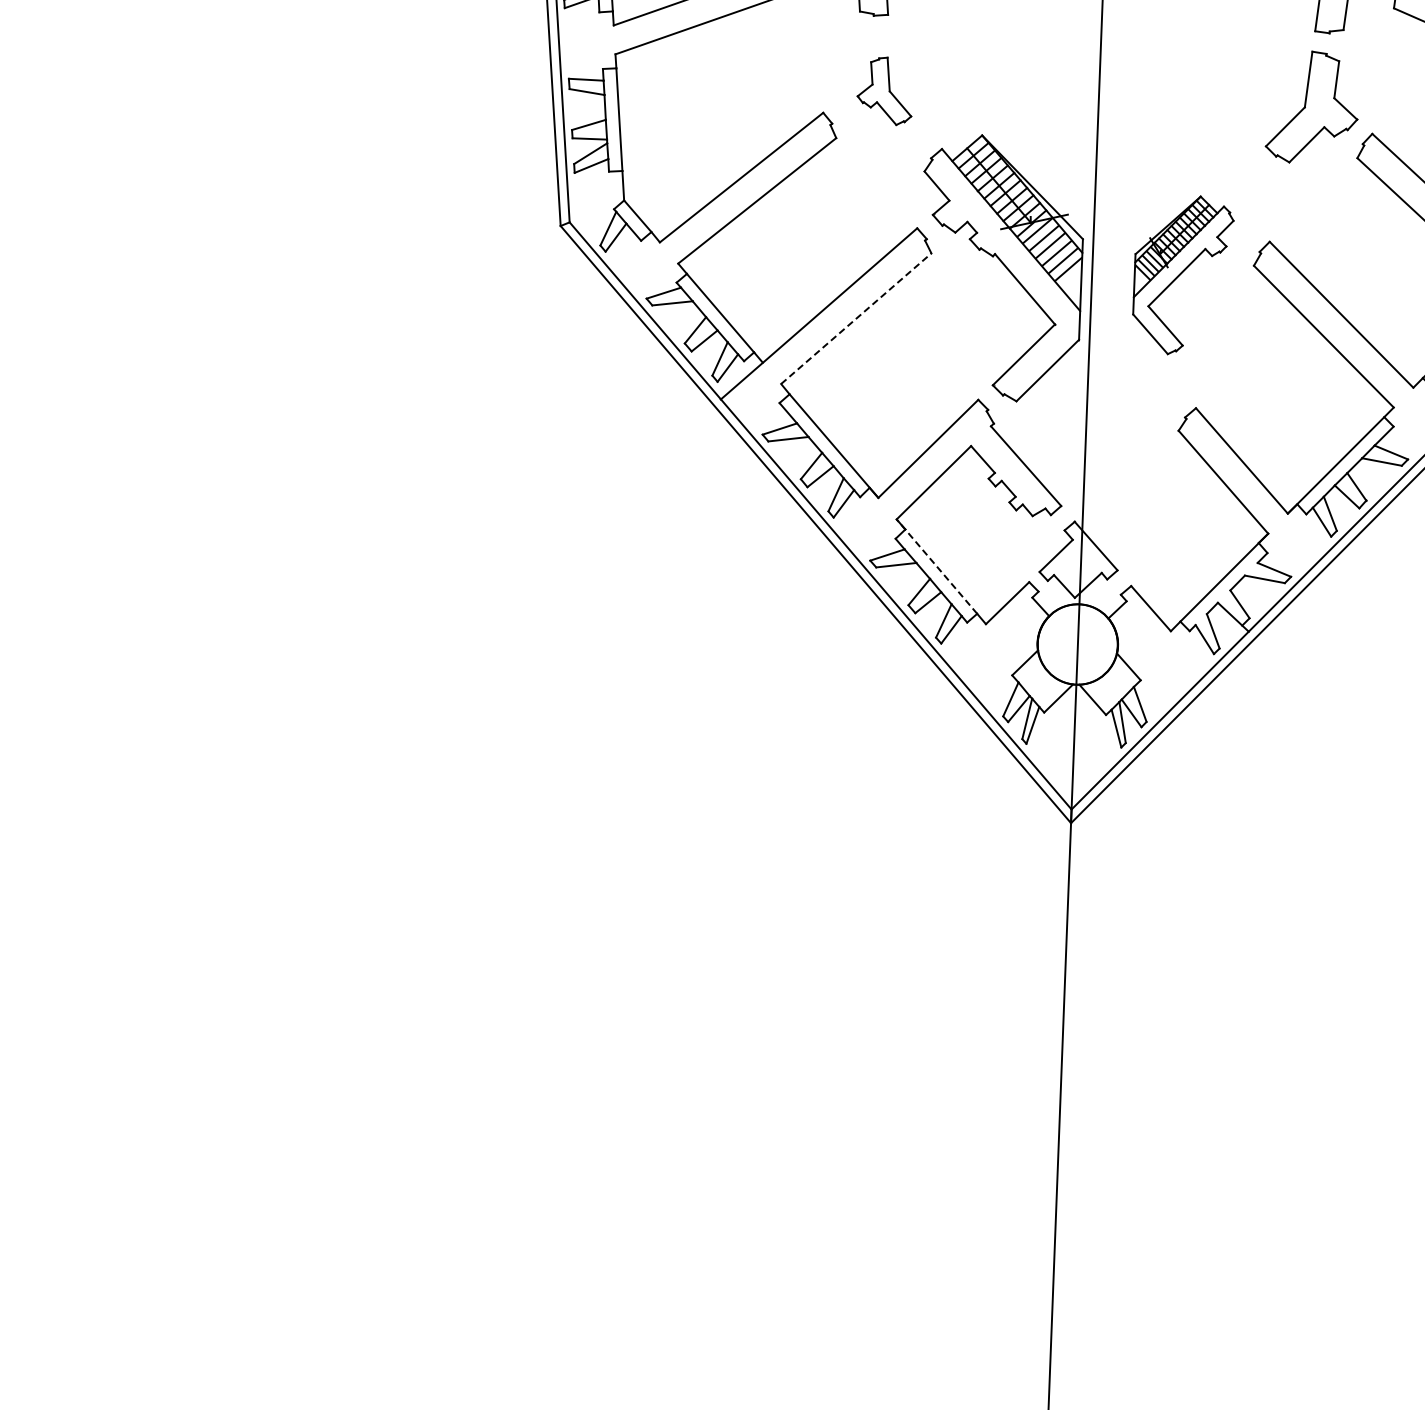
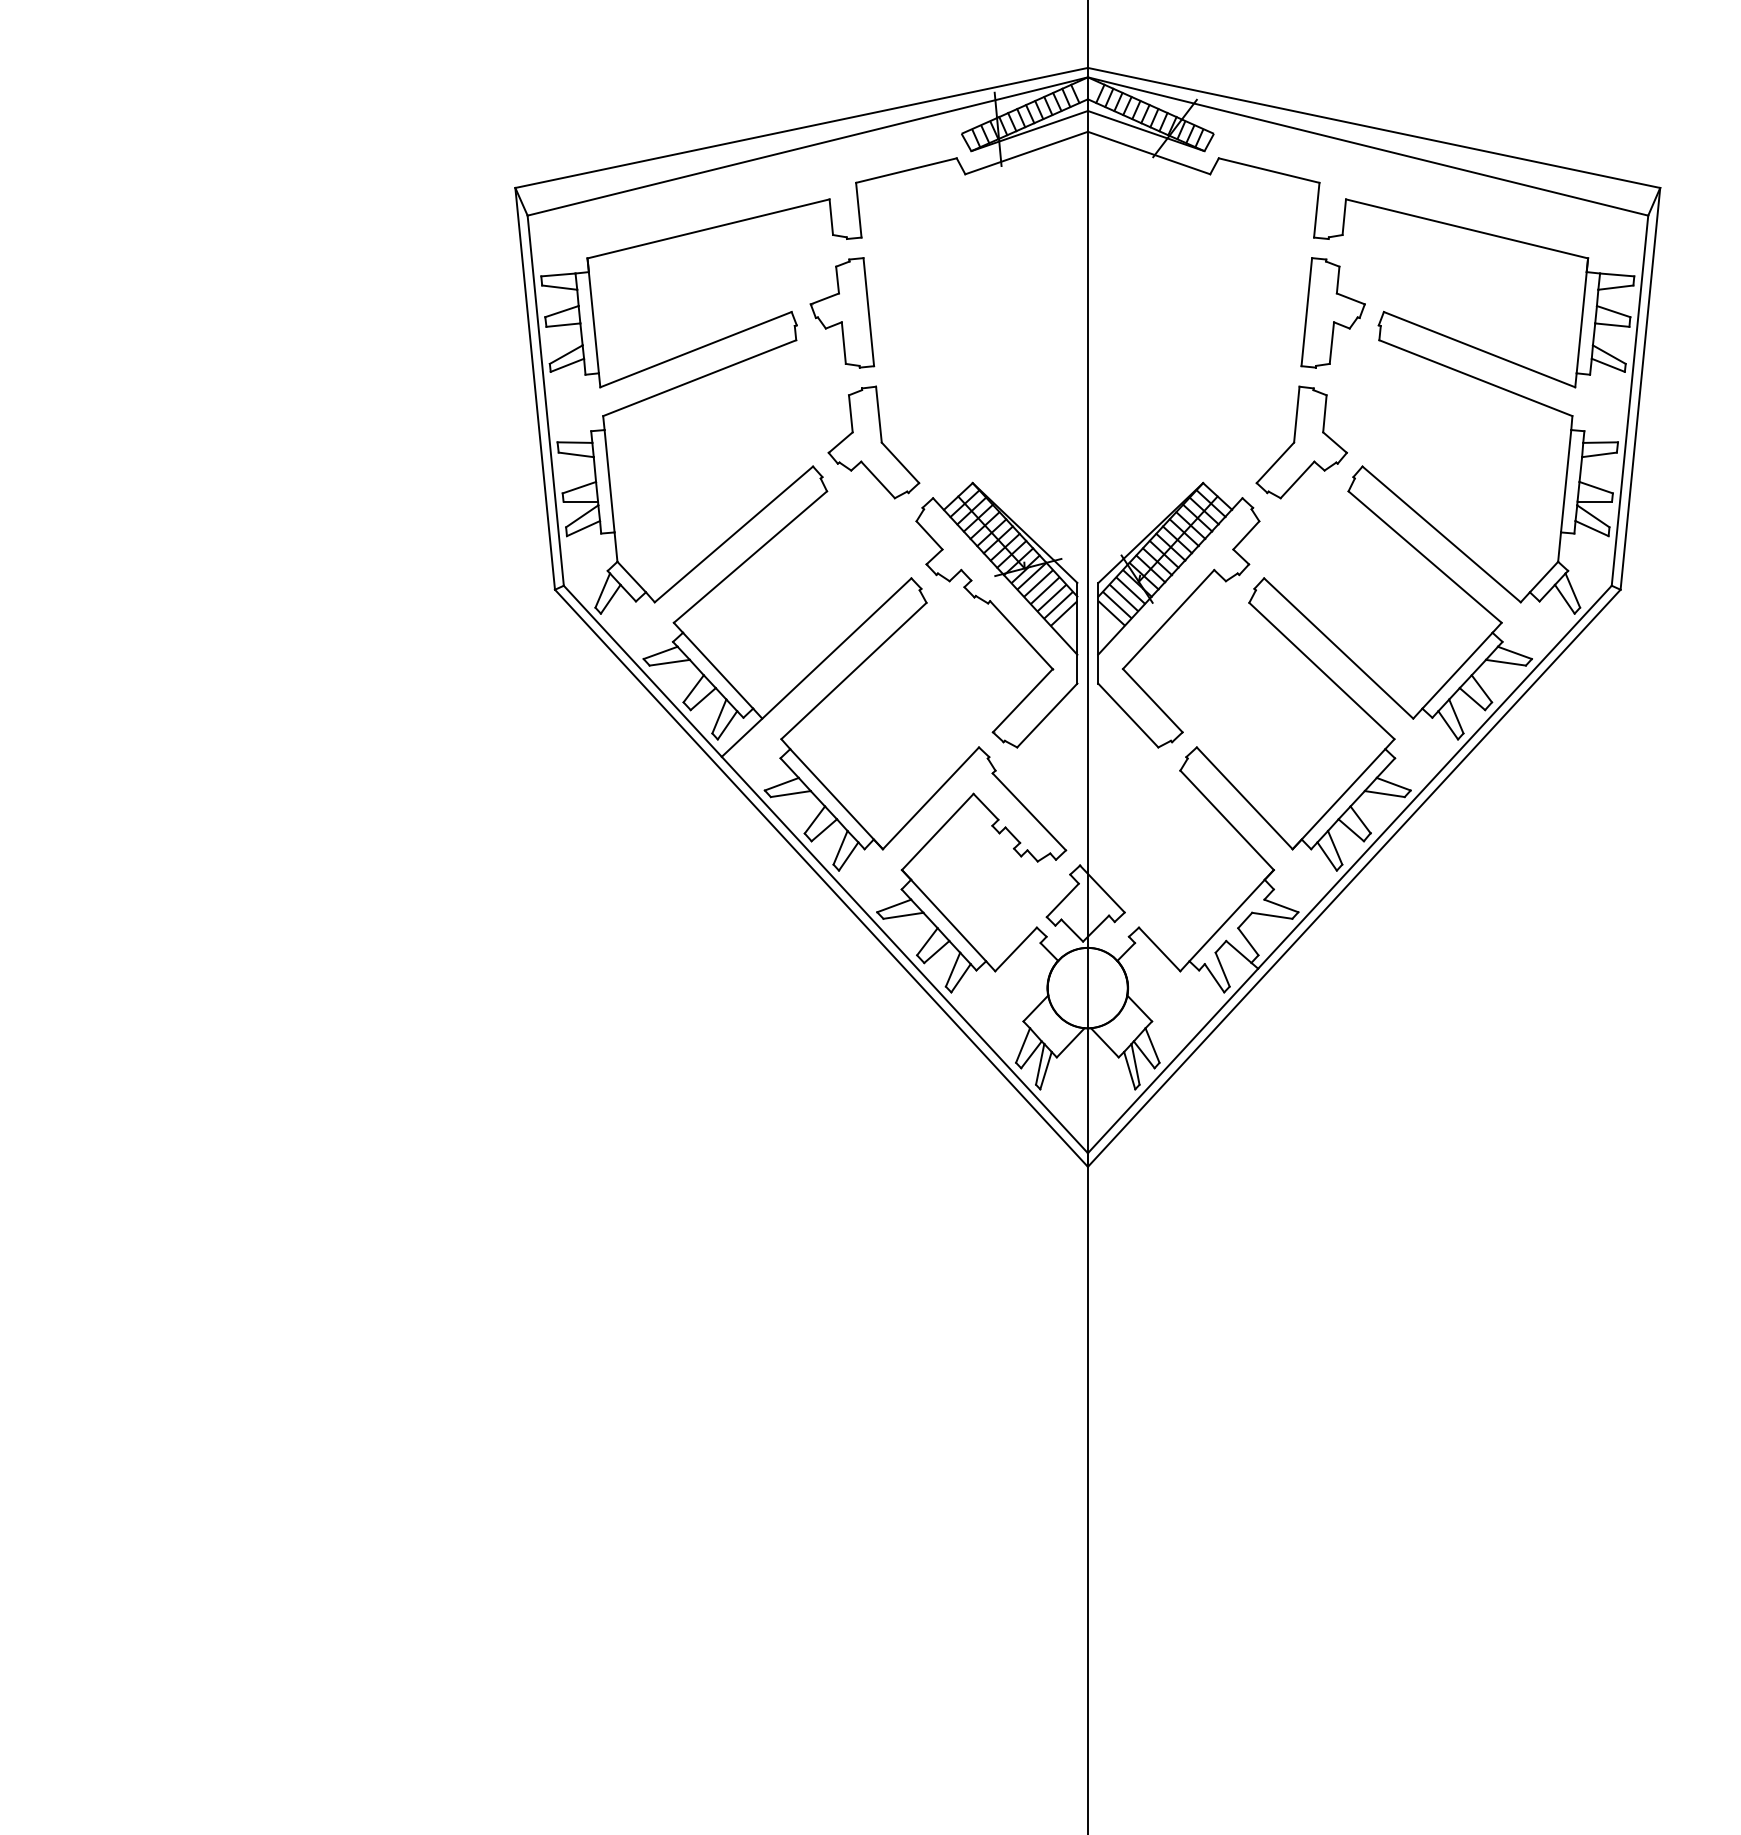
part: (884, 91) -> (873, 442), size x1.67
part: (1182, 274) -> (1178, 614), size x1.67
line: (855, 319) -> (853, 671), dashed -> solid
line: (936, 566) -> (943, 915), dashed -> solid

